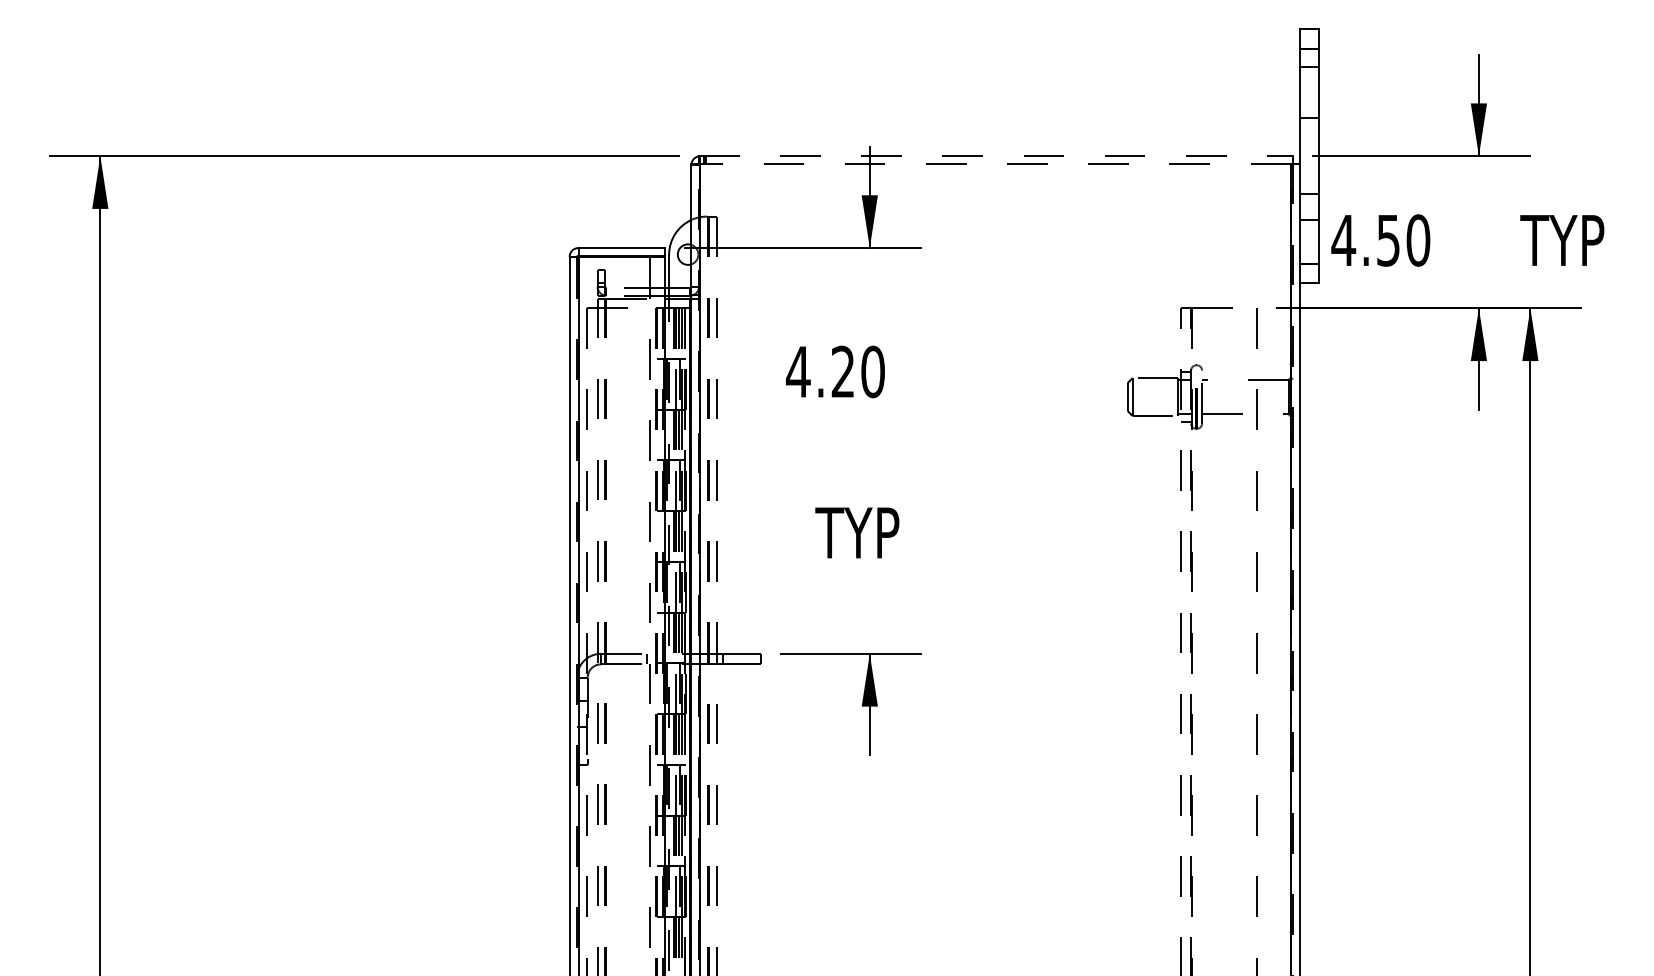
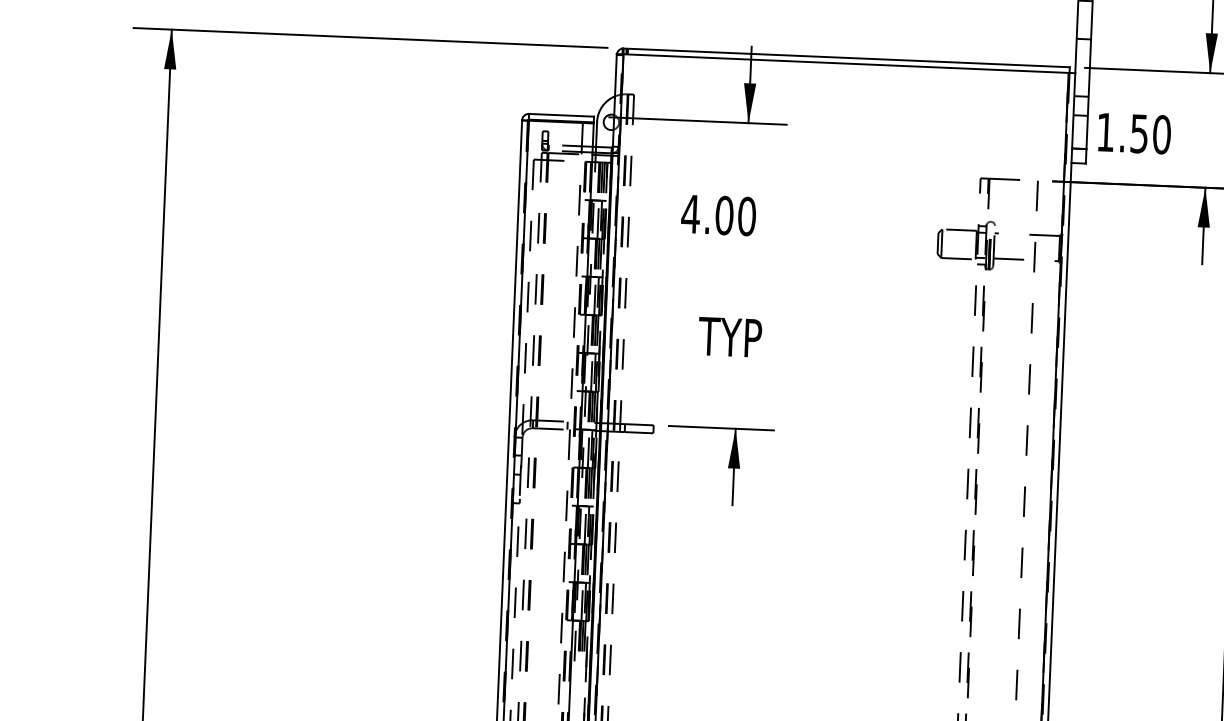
line: (995, 156) -> (846, 58), dashed -> solid
line: (995, 163) -> (845, 63), dashed -> solid
text: (1343, 240) -> (1105, 132), 4.50 -> 1.50
text: (843, 371) -> (724, 215), 4.20 -> 4.00

